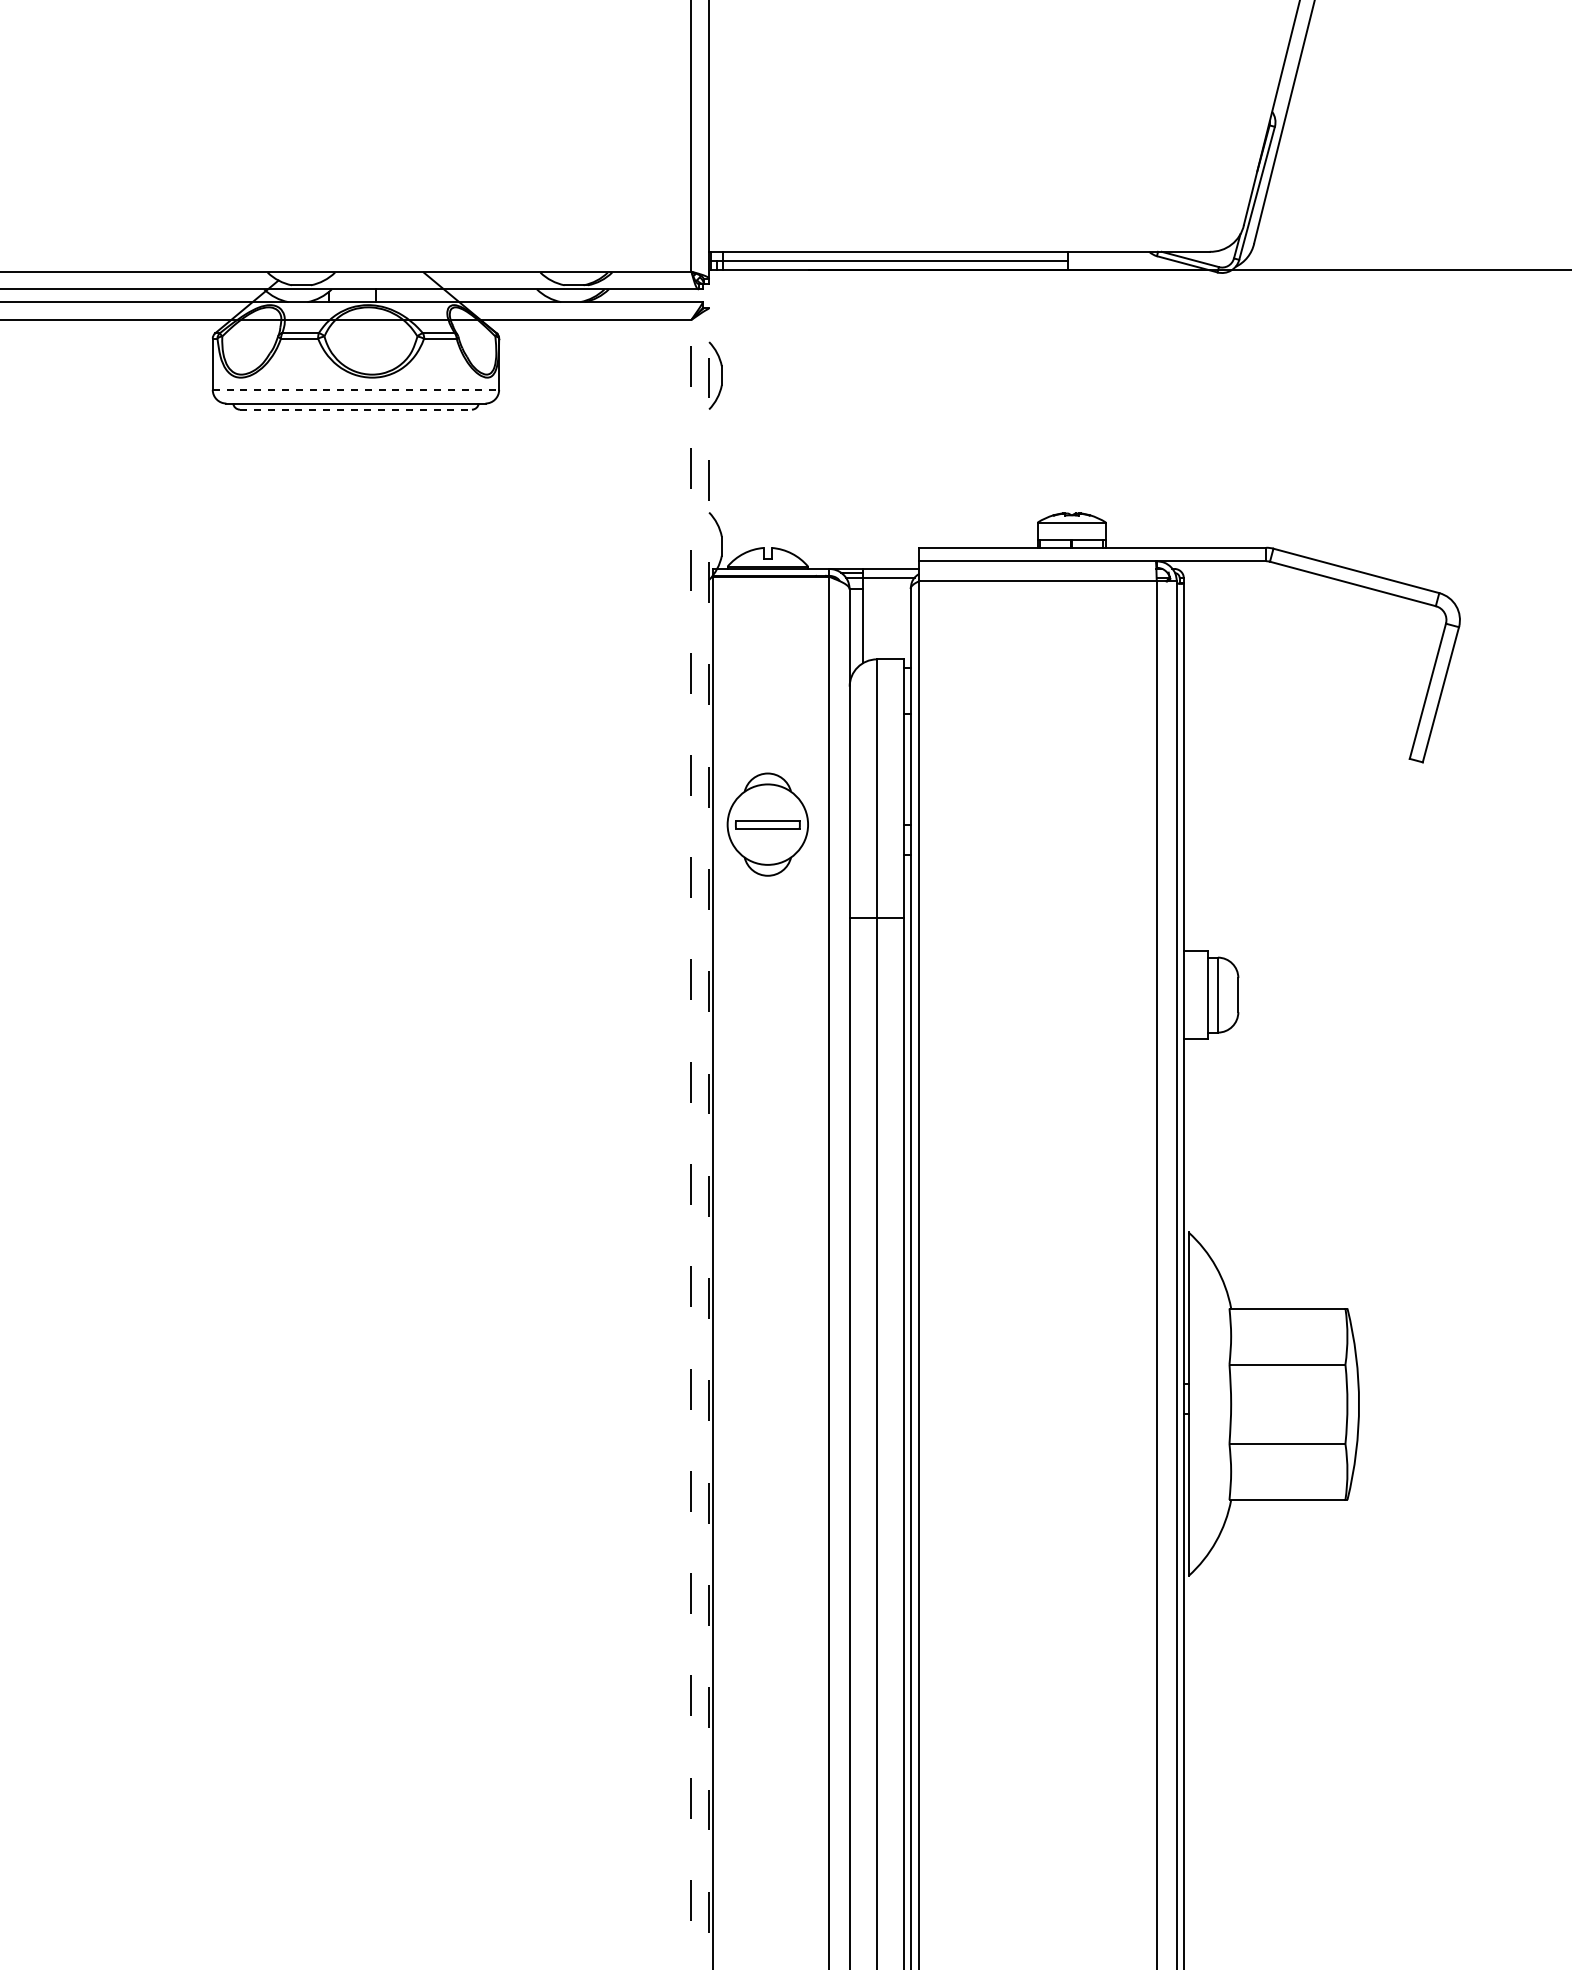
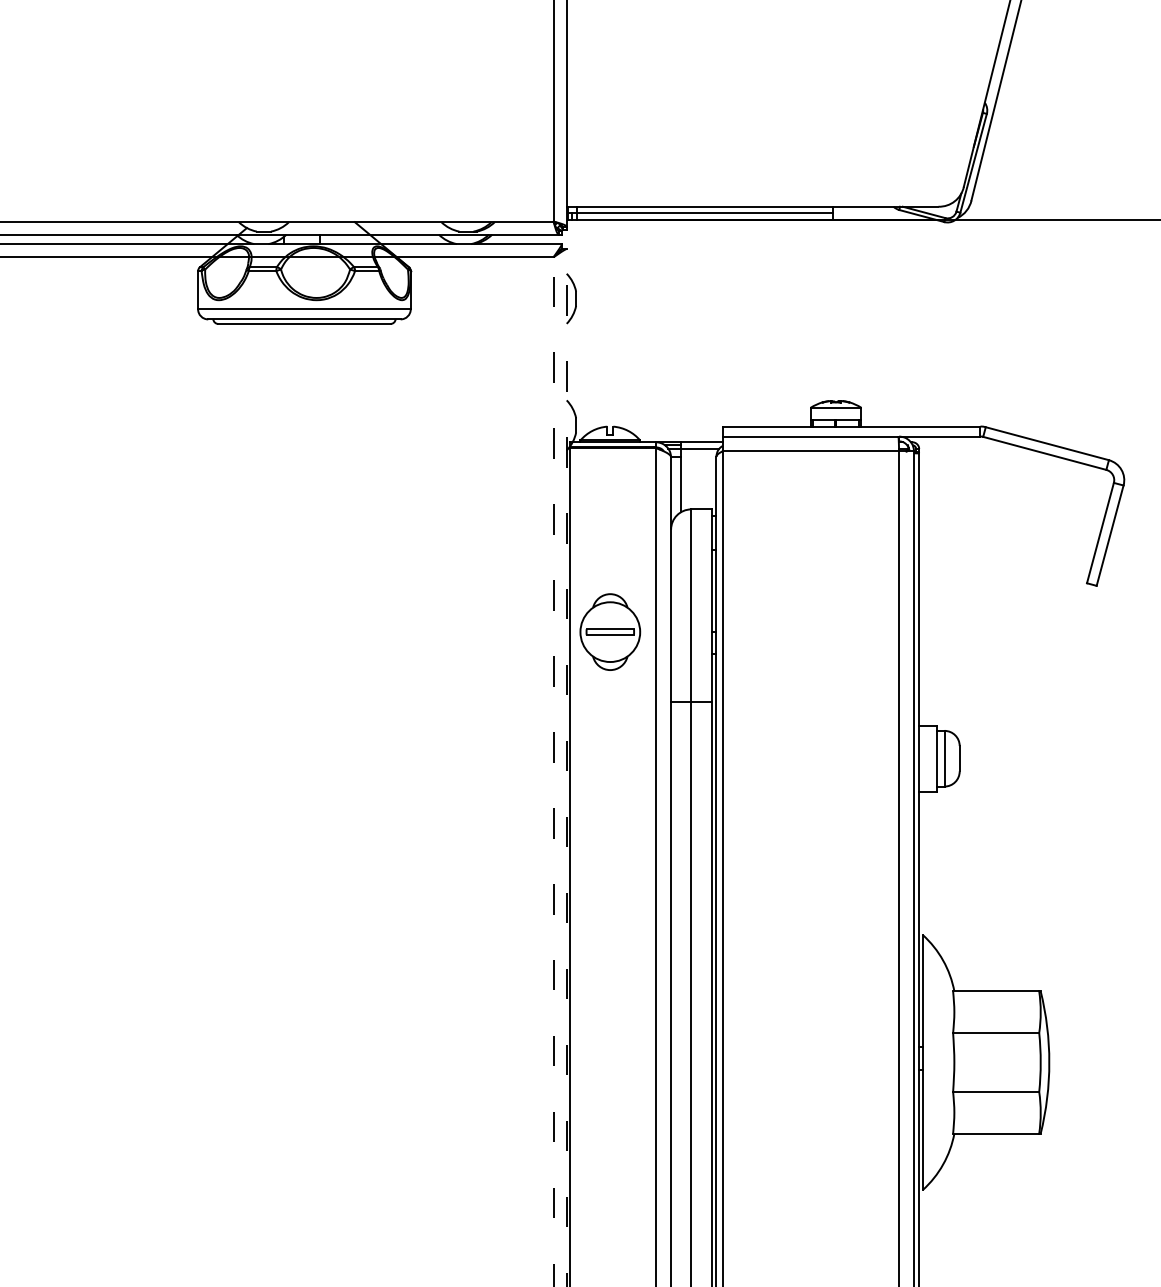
line: (356, 389) -> (304, 308), dashed -> solid
line: (355, 409) -> (304, 323), dashed -> solid

